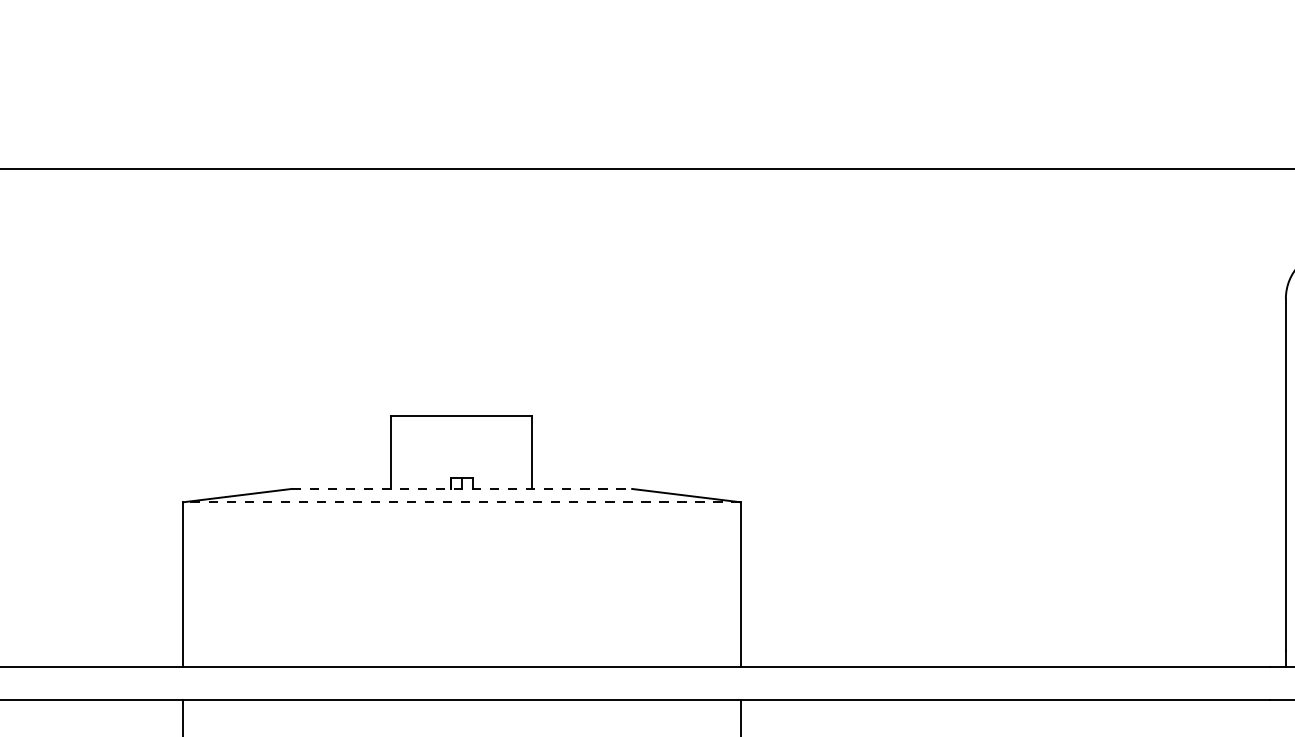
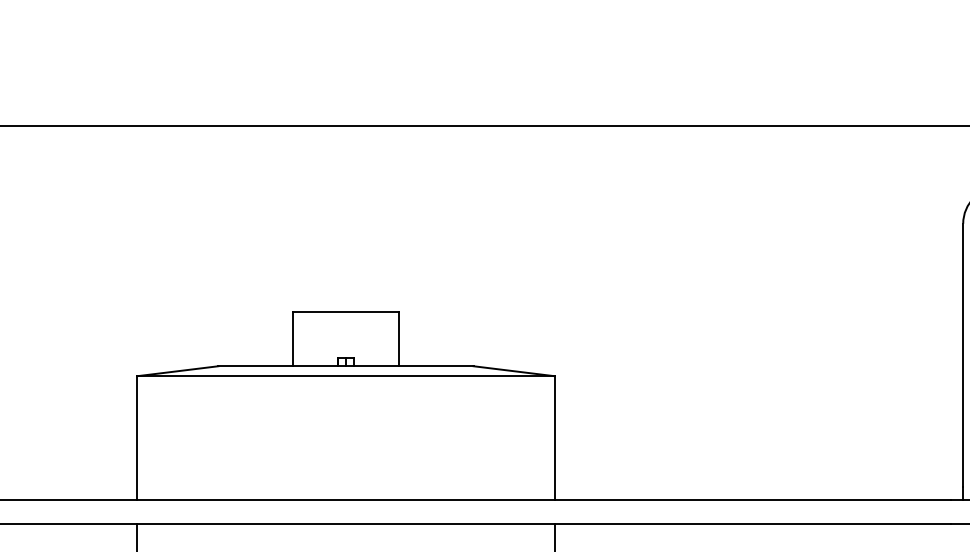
line: (461, 489) -> (345, 366), dashed -> solid
line: (461, 502) -> (345, 376), dashed -> solid

